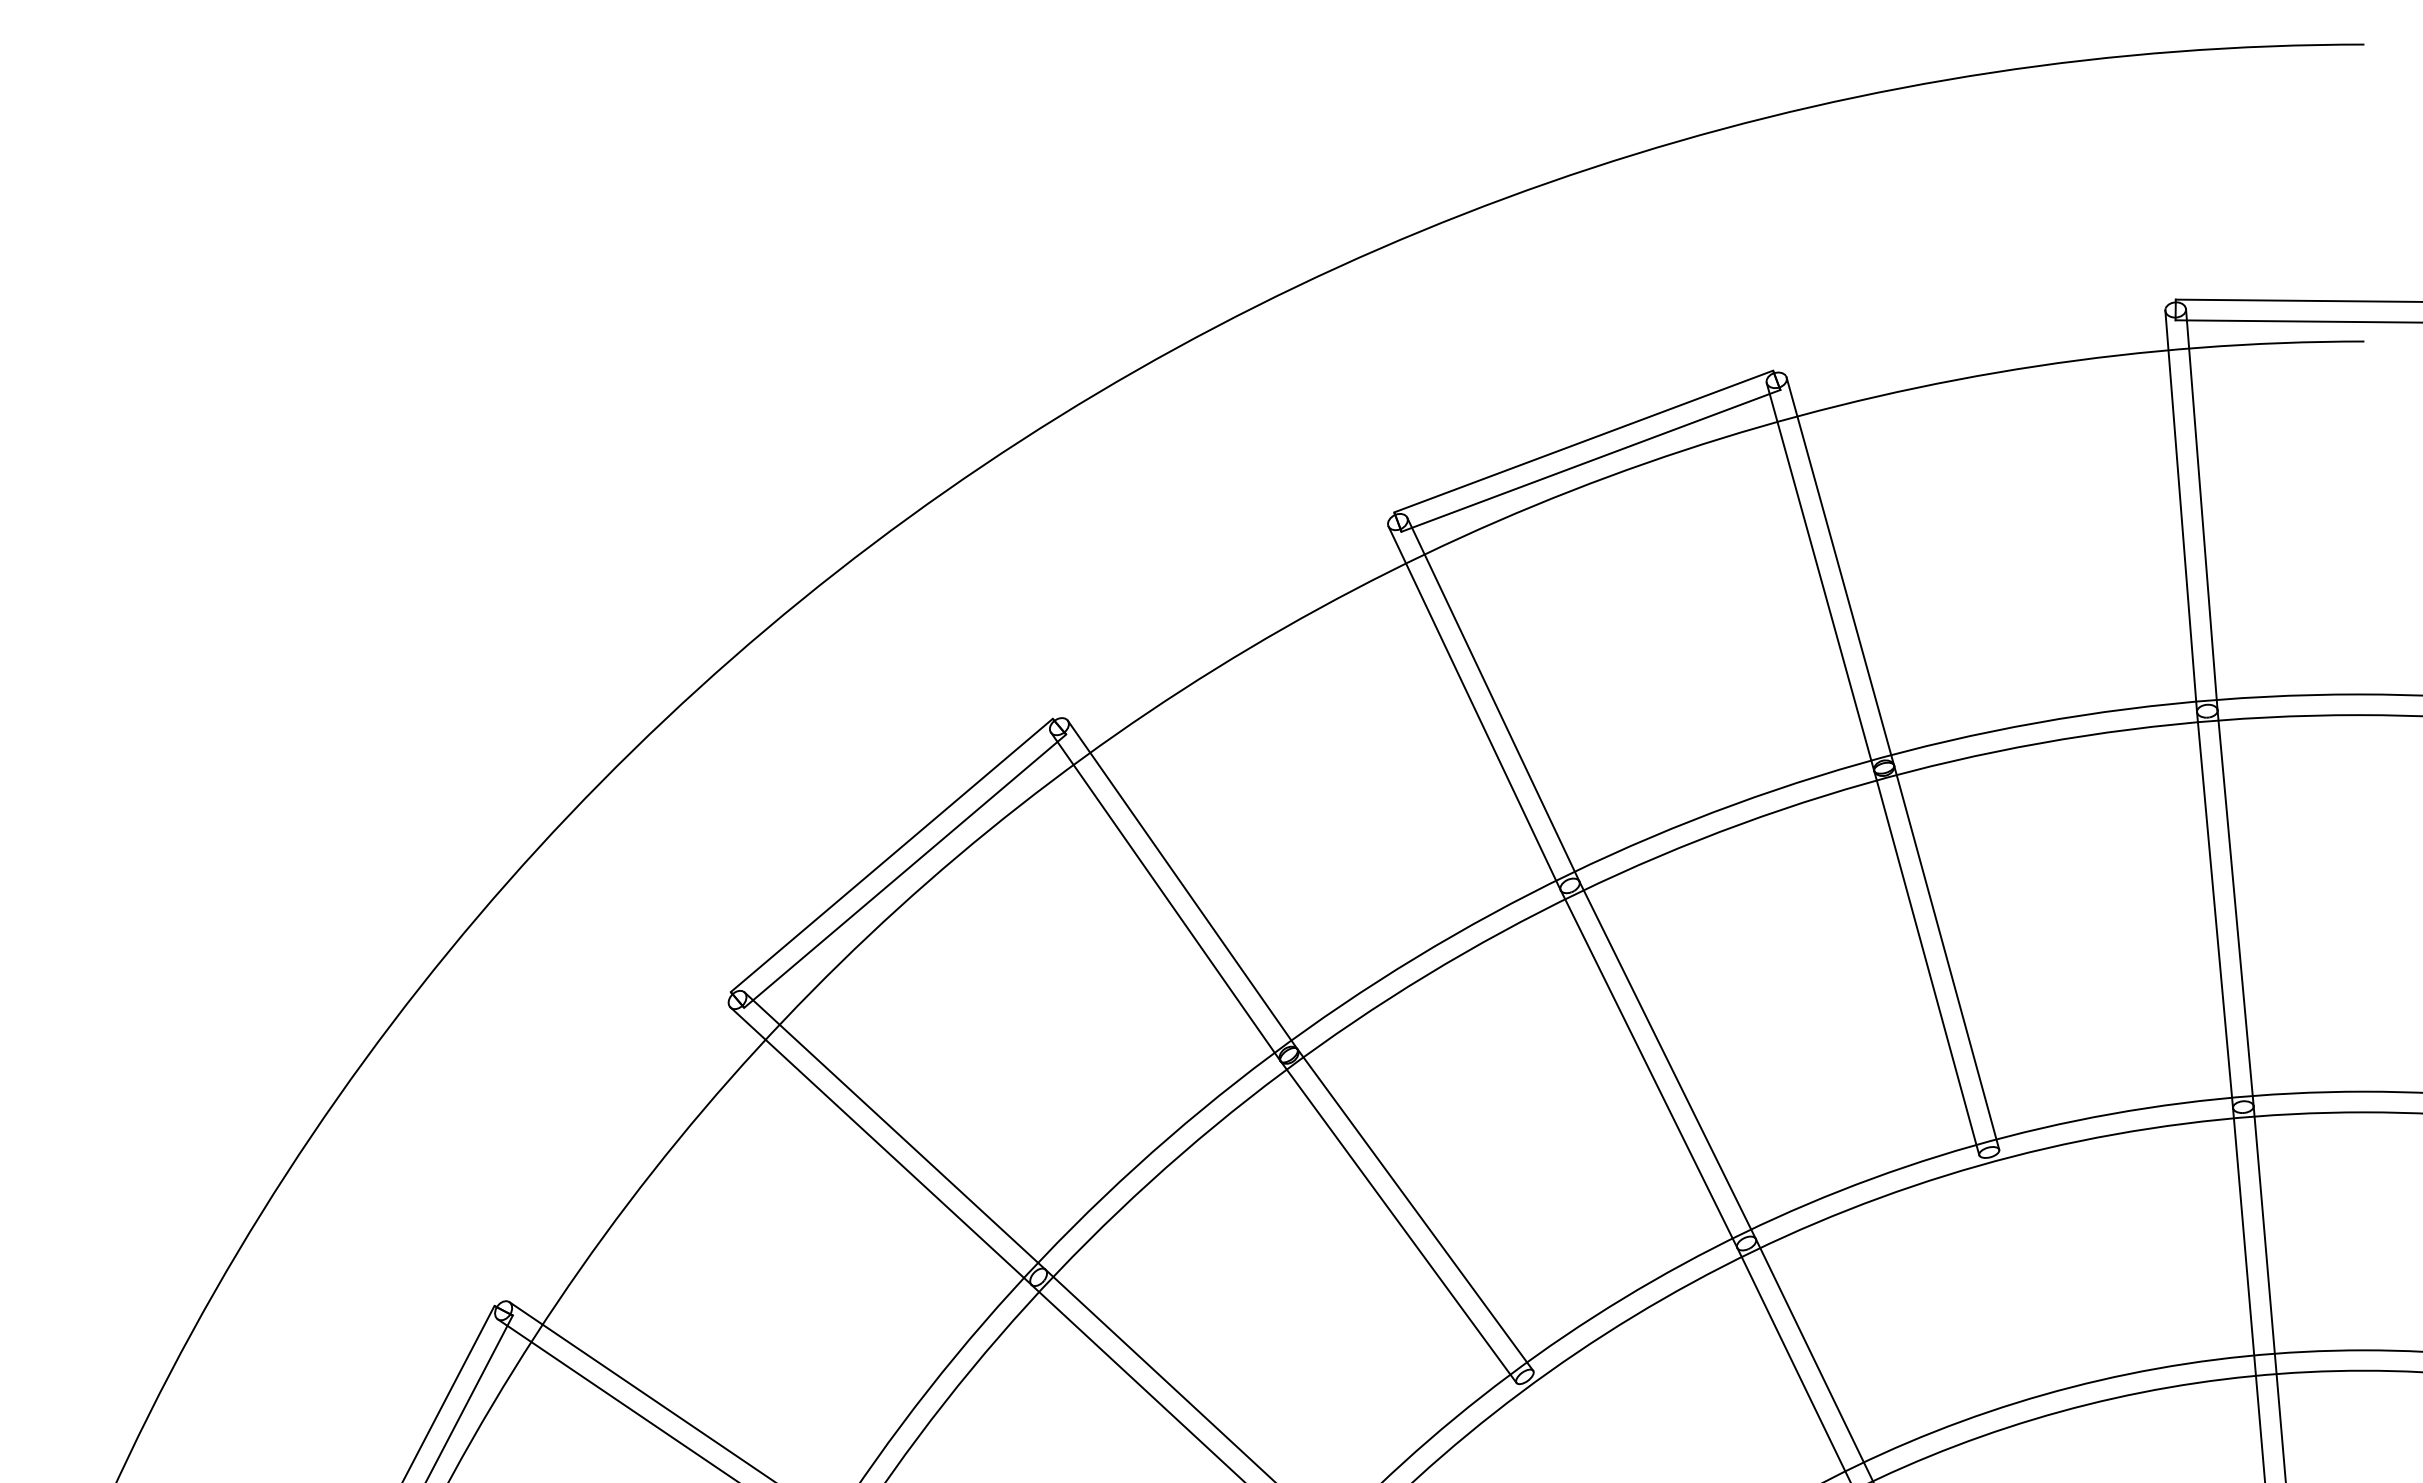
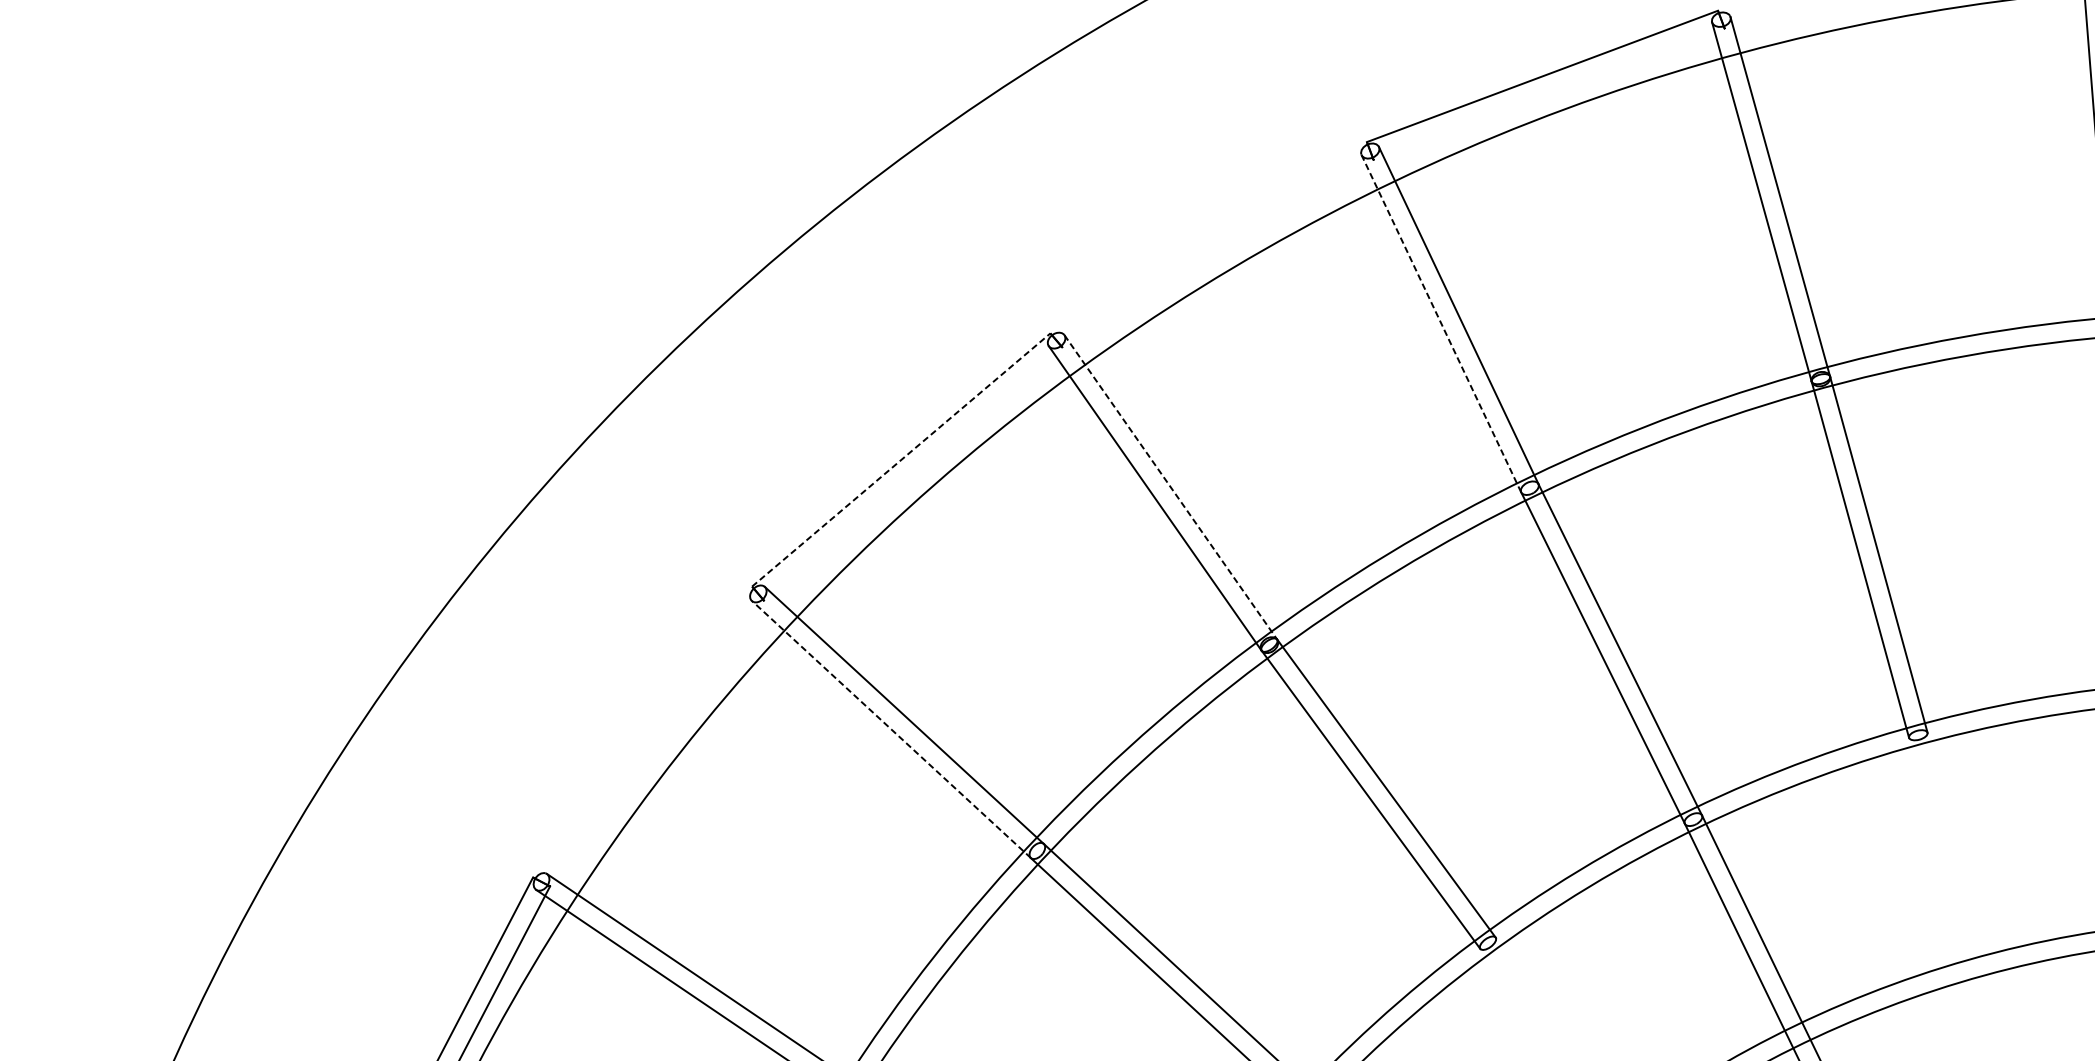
line: (1590, 460) -> (1548, 93), removed
line: (1474, 708) -> (1441, 323), solid -> dashed
line: (892, 855) -> (901, 460), solid -> dashed
line: (905, 870) -> (913, 473), removed
line: (1182, 885) -> (1170, 487), solid -> dashed
line: (881, 1146) -> (891, 729), solid -> dashed

